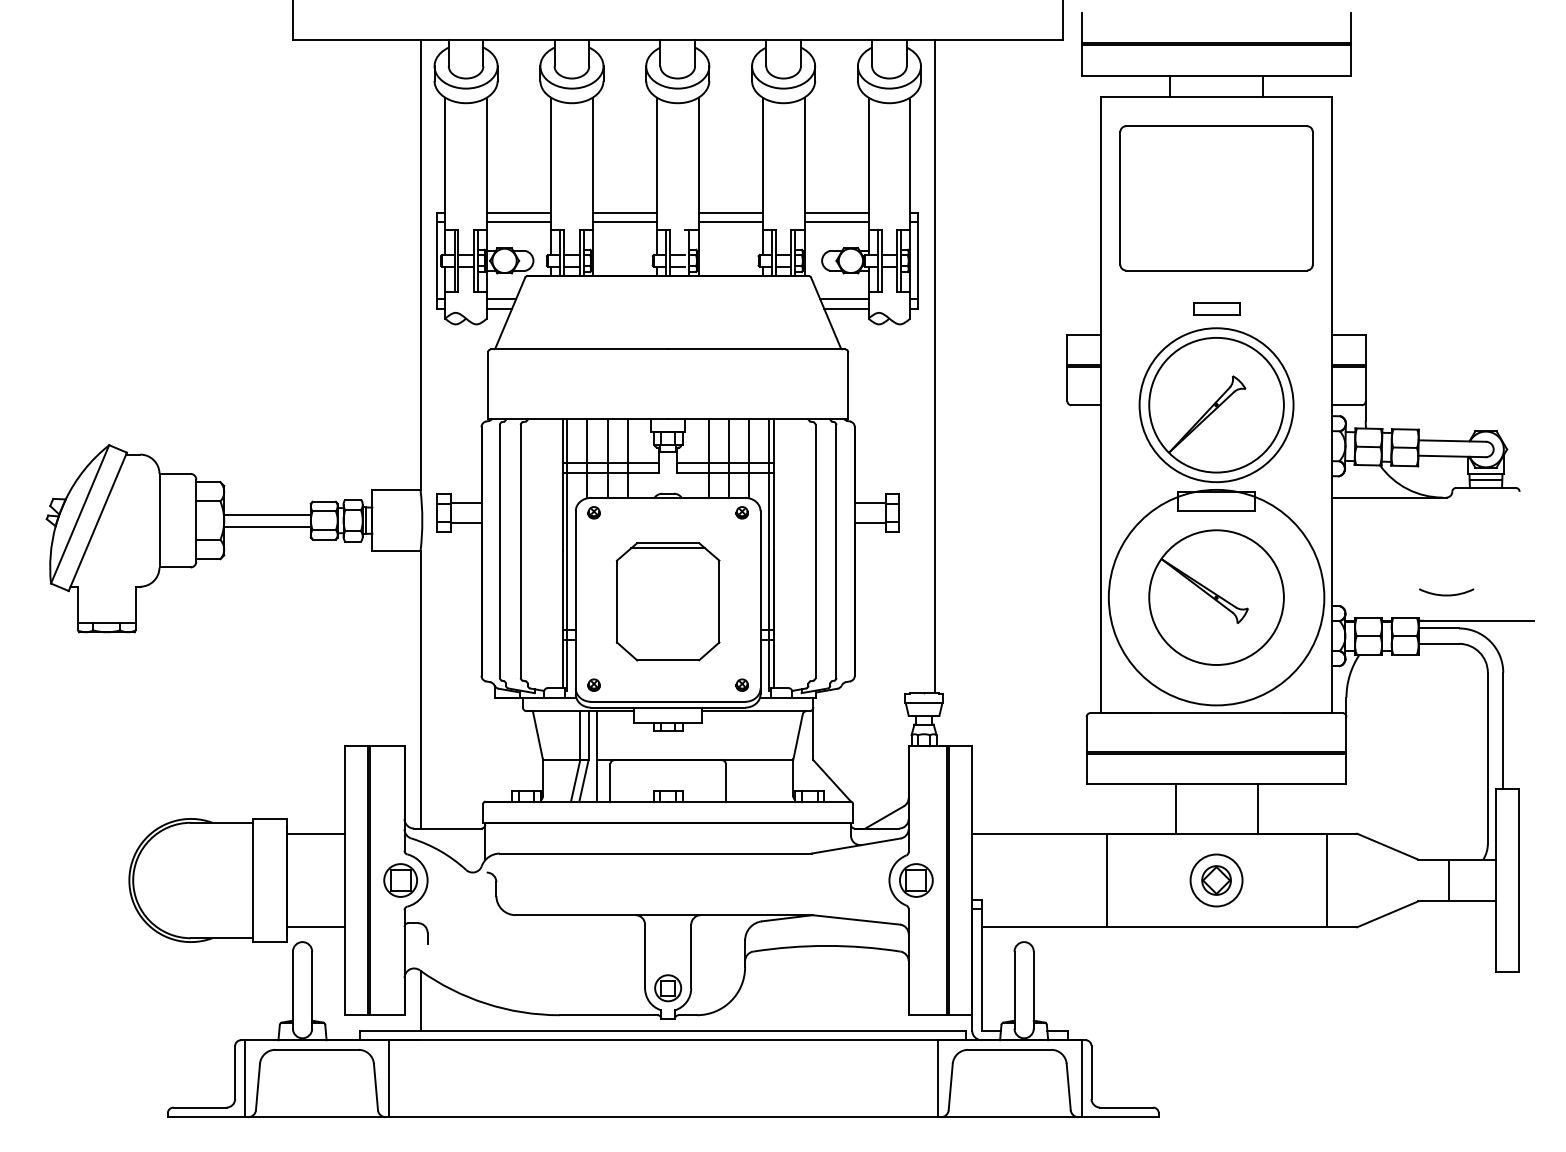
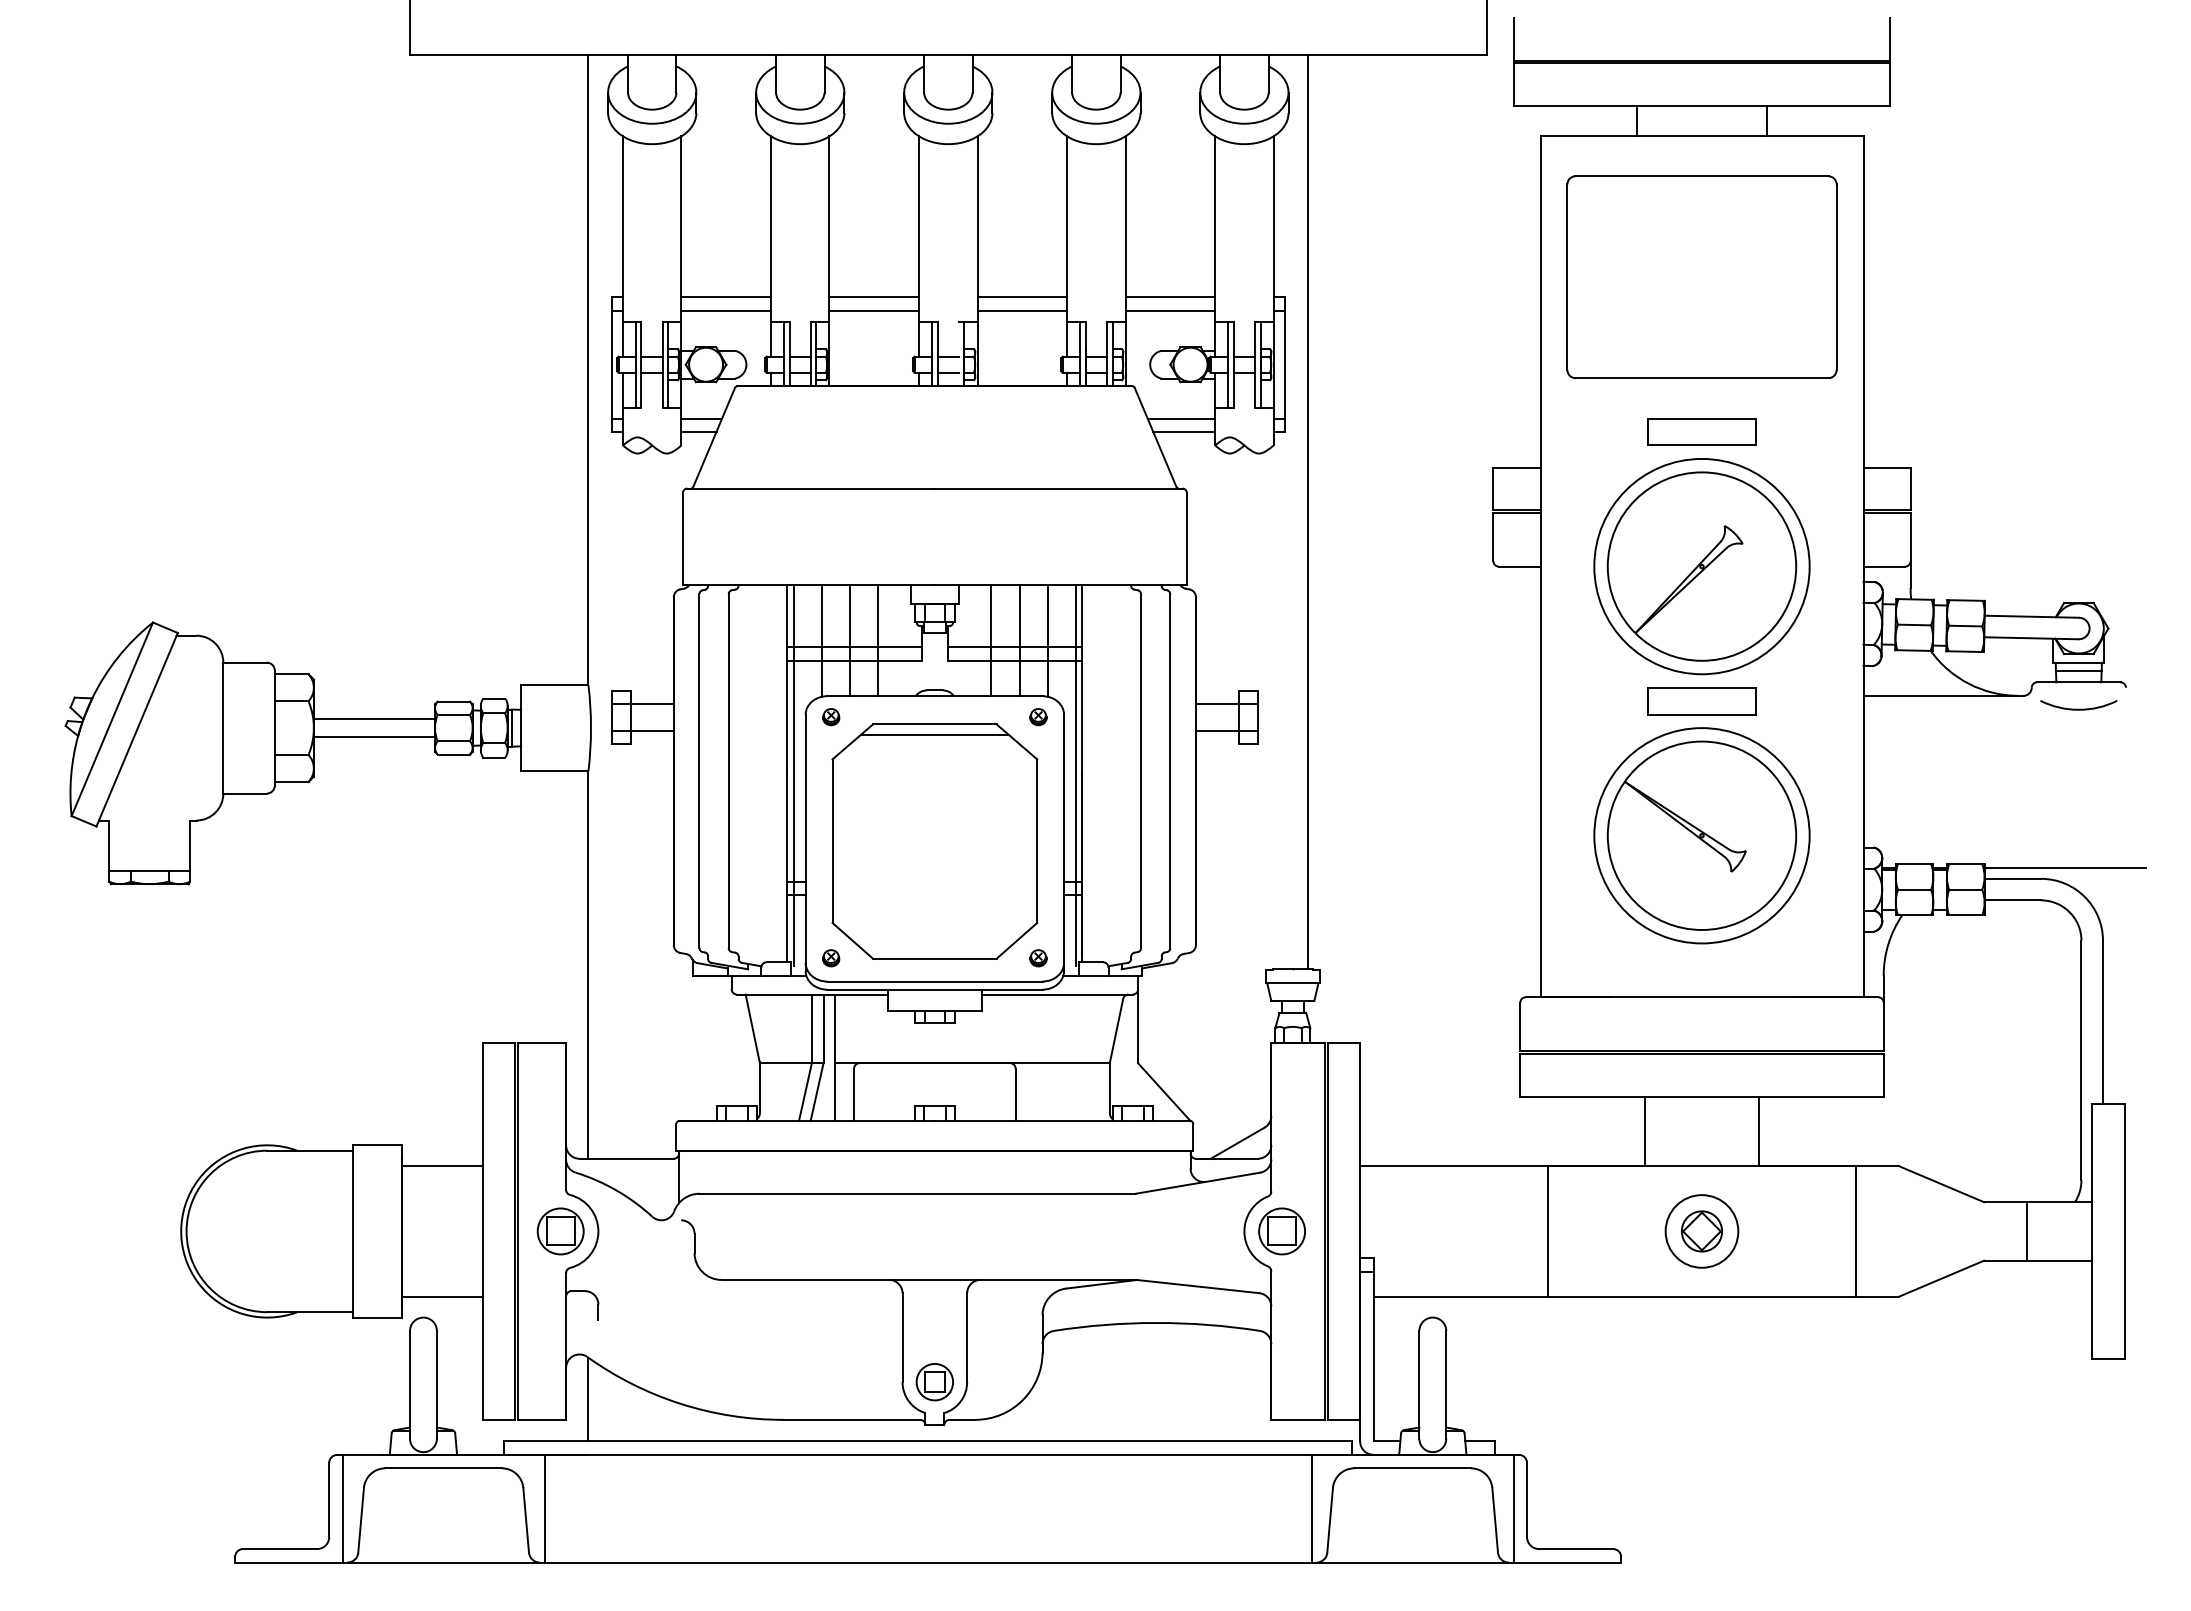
part: (1216, 308) -> (1701, 431), size x1.67
arc: (1446, 594) -> (2078, 708), moved
circle: (1216, 597) -> (1701, 835), size x0.71
part: (667, 601) -> (934, 841), size x1.43

